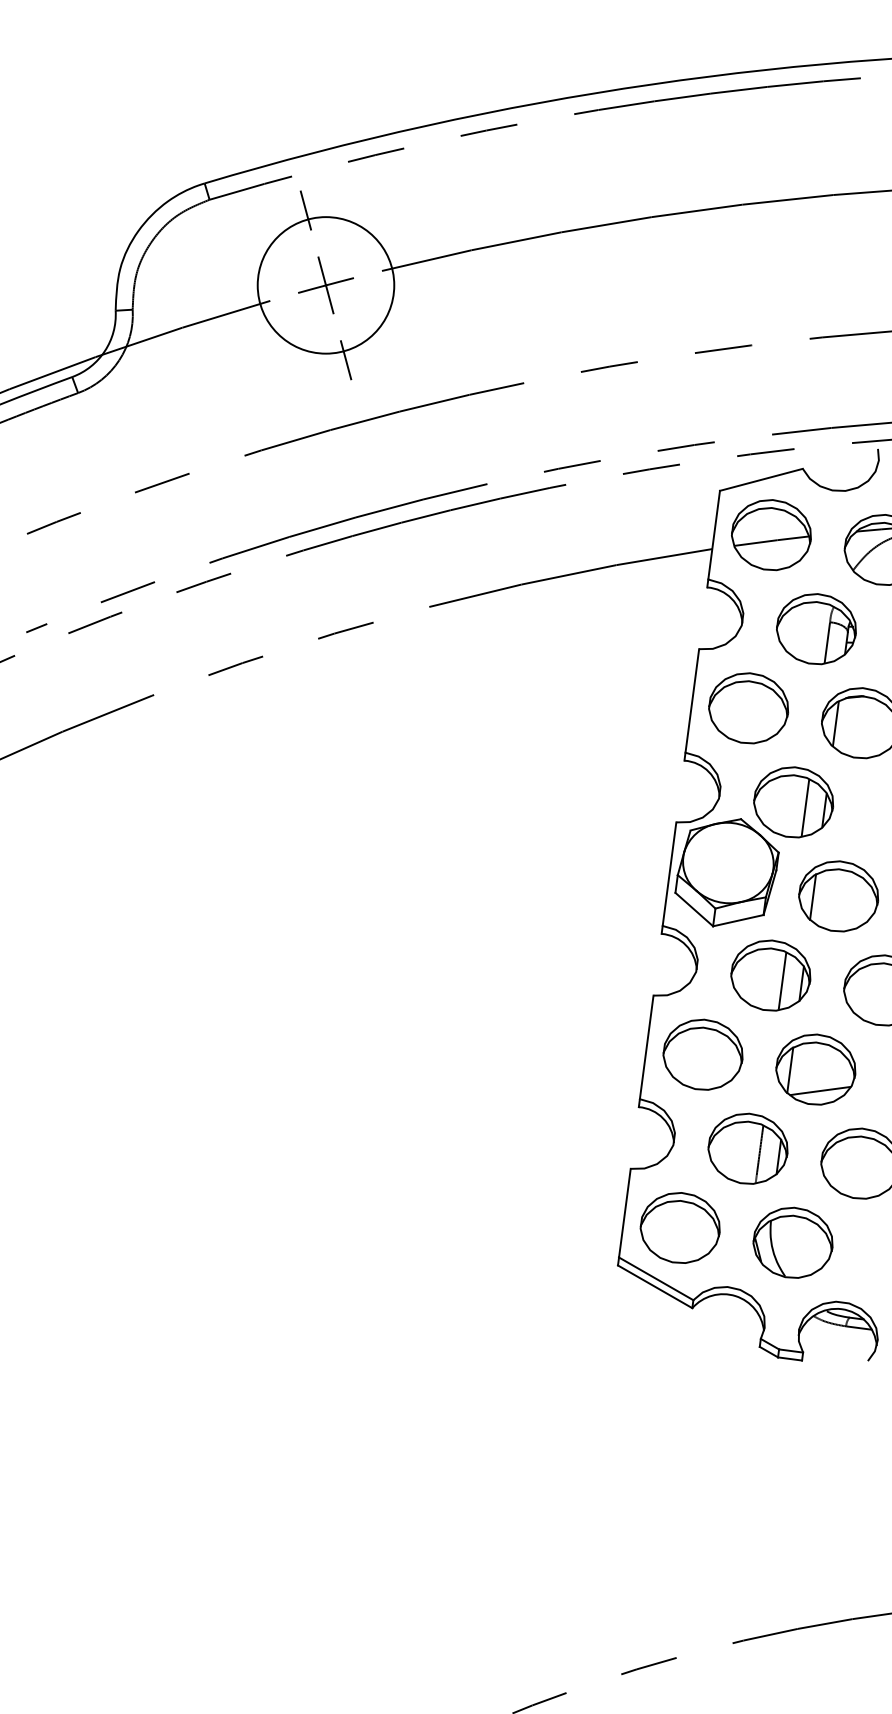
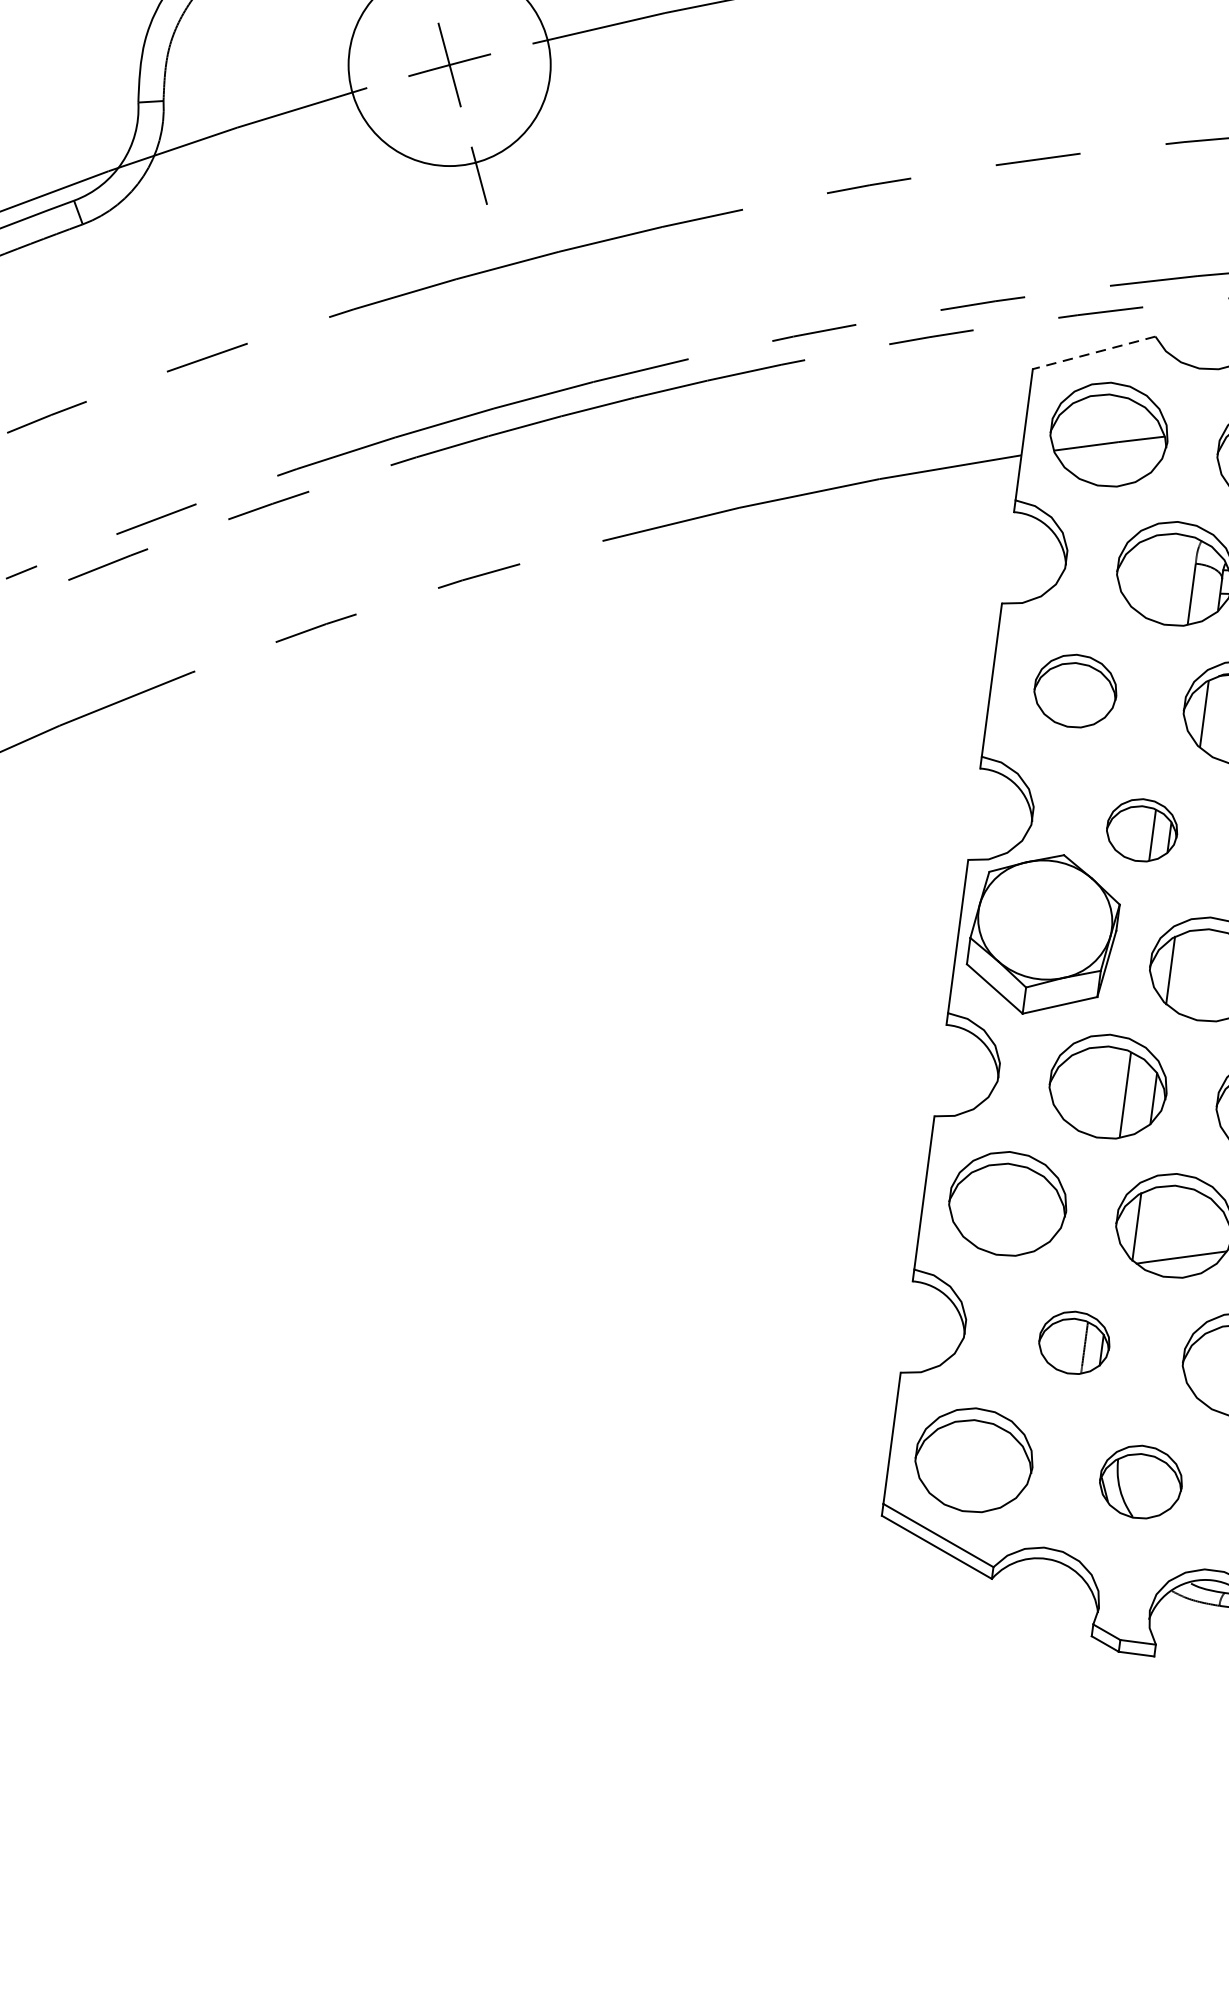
line: (761, 479) -> (1094, 352), solid -> dashed
part: (748, 708) -> (1075, 691), size x0.7
part: (793, 802) -> (1141, 830), size x0.6
part: (747, 1148) -> (1073, 1342), size x0.6
part: (792, 1242) -> (1140, 1481), size x0.7

